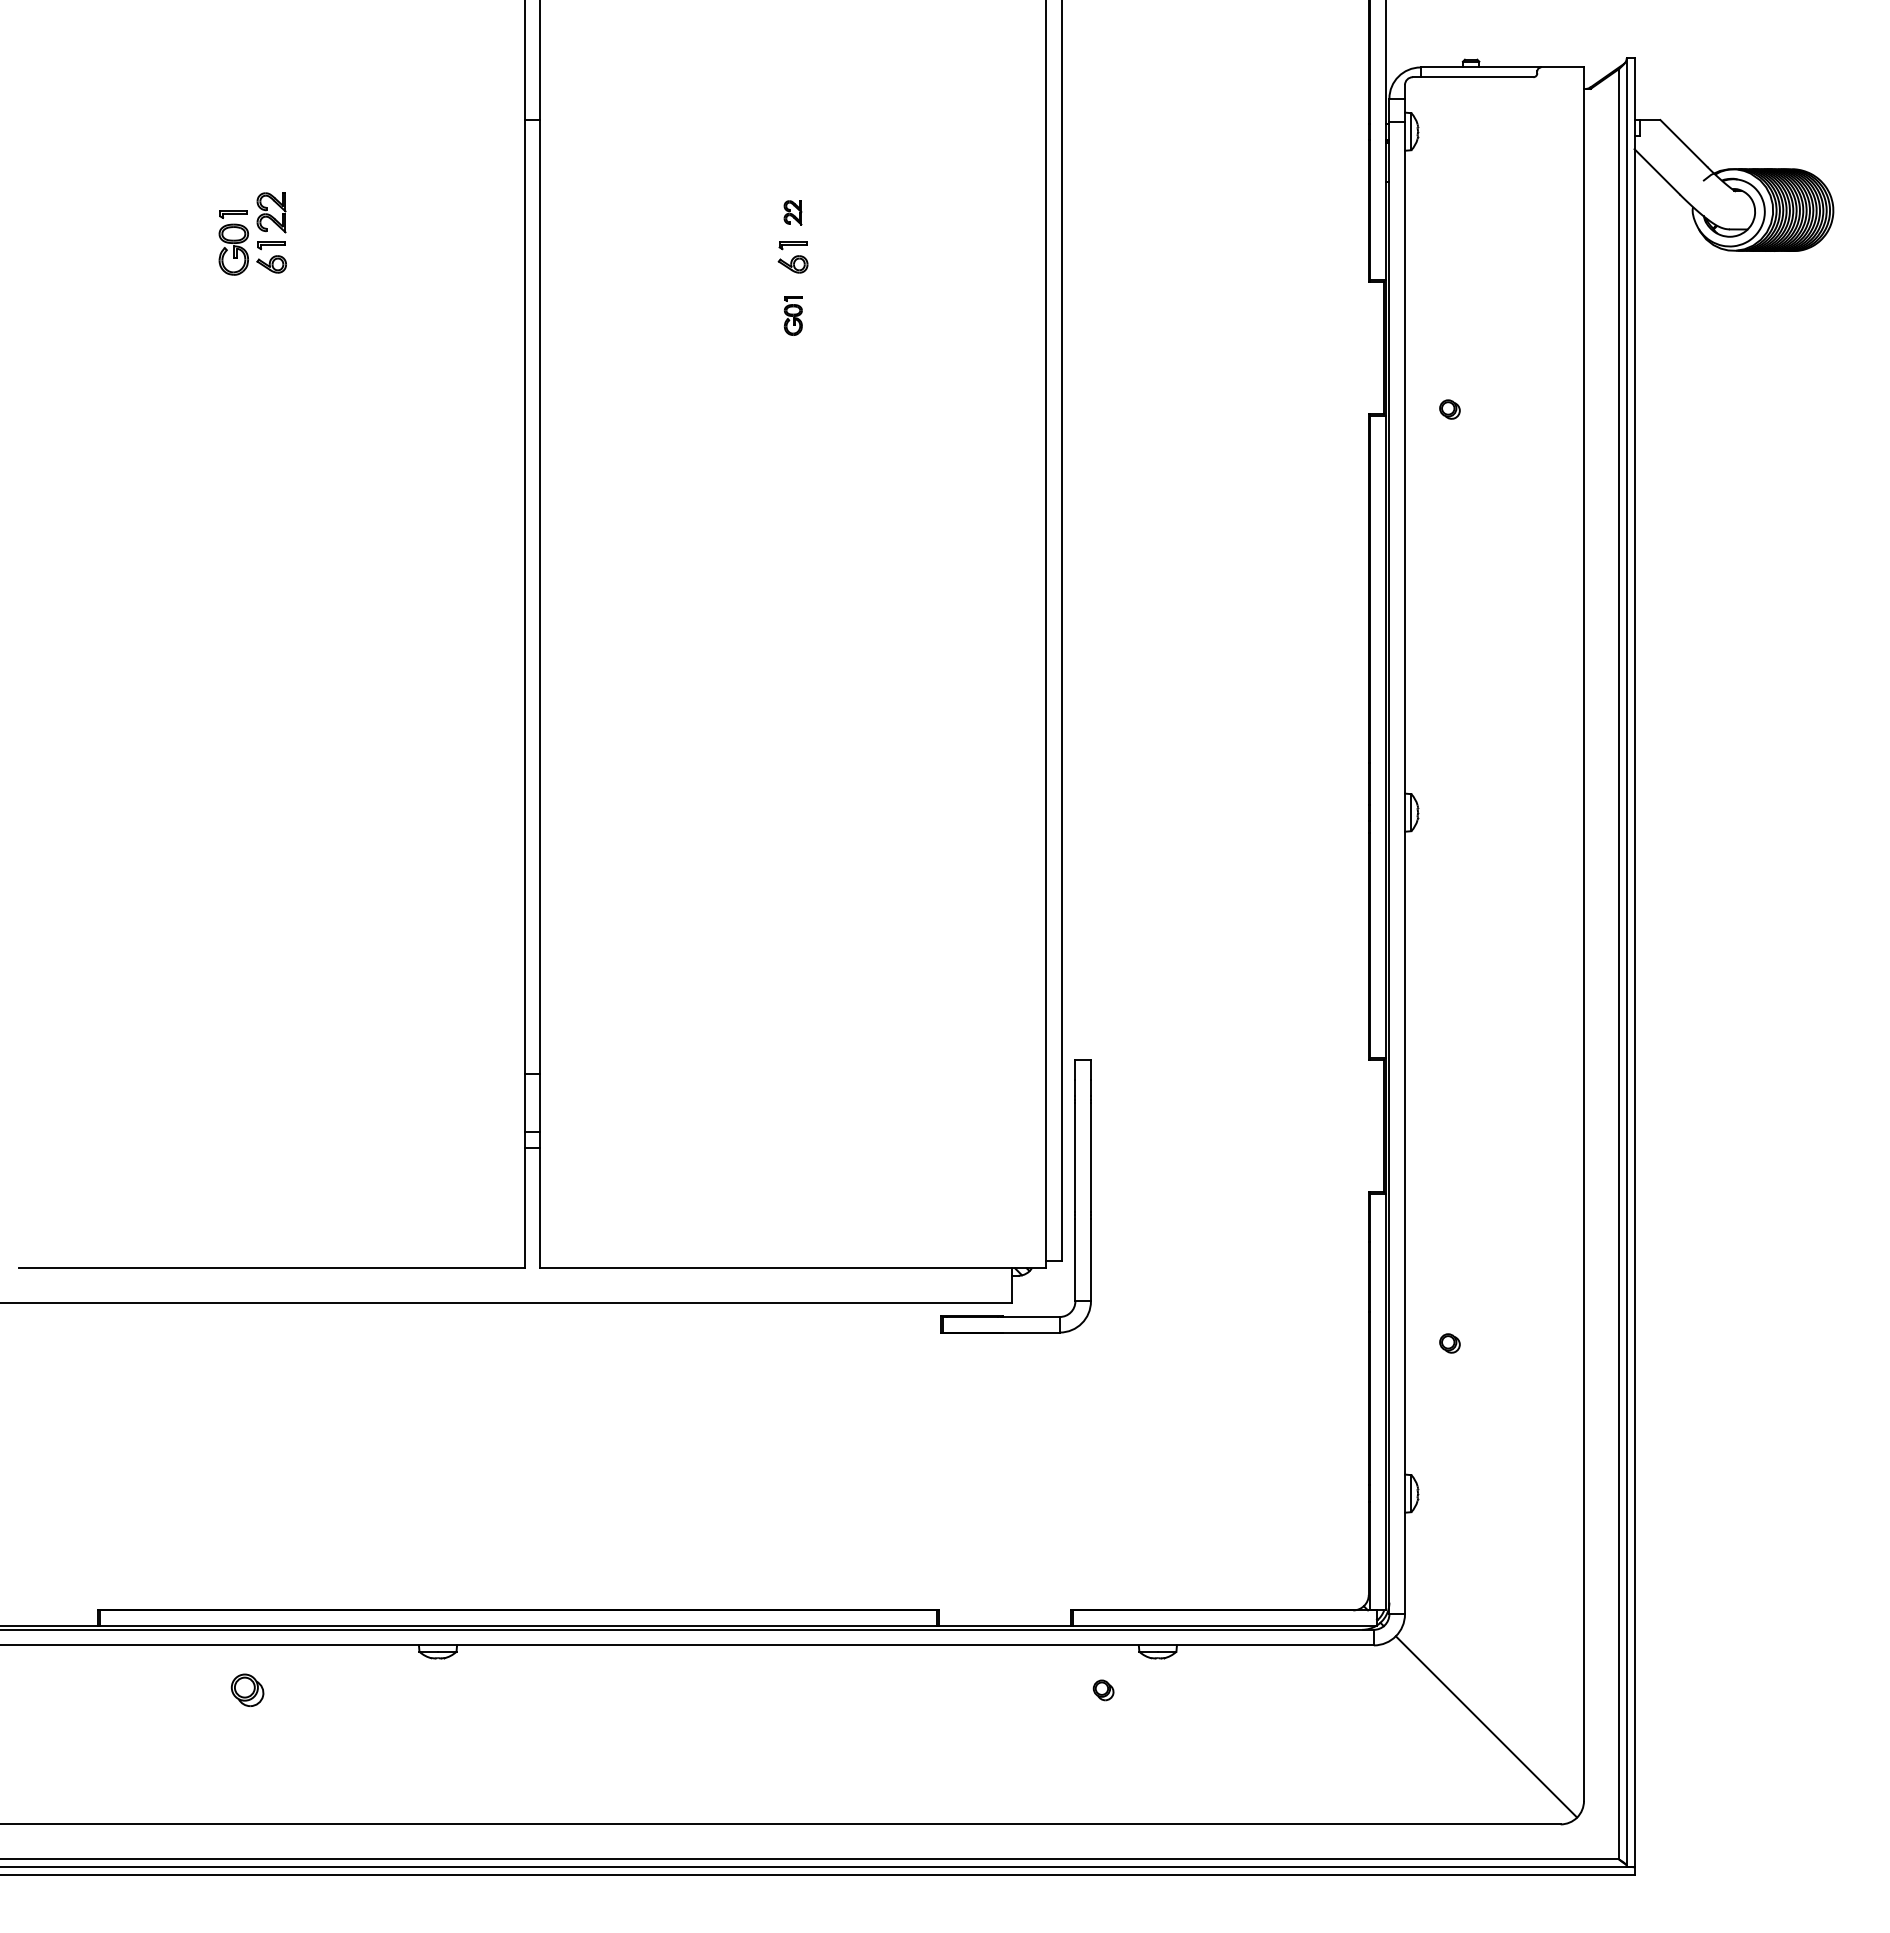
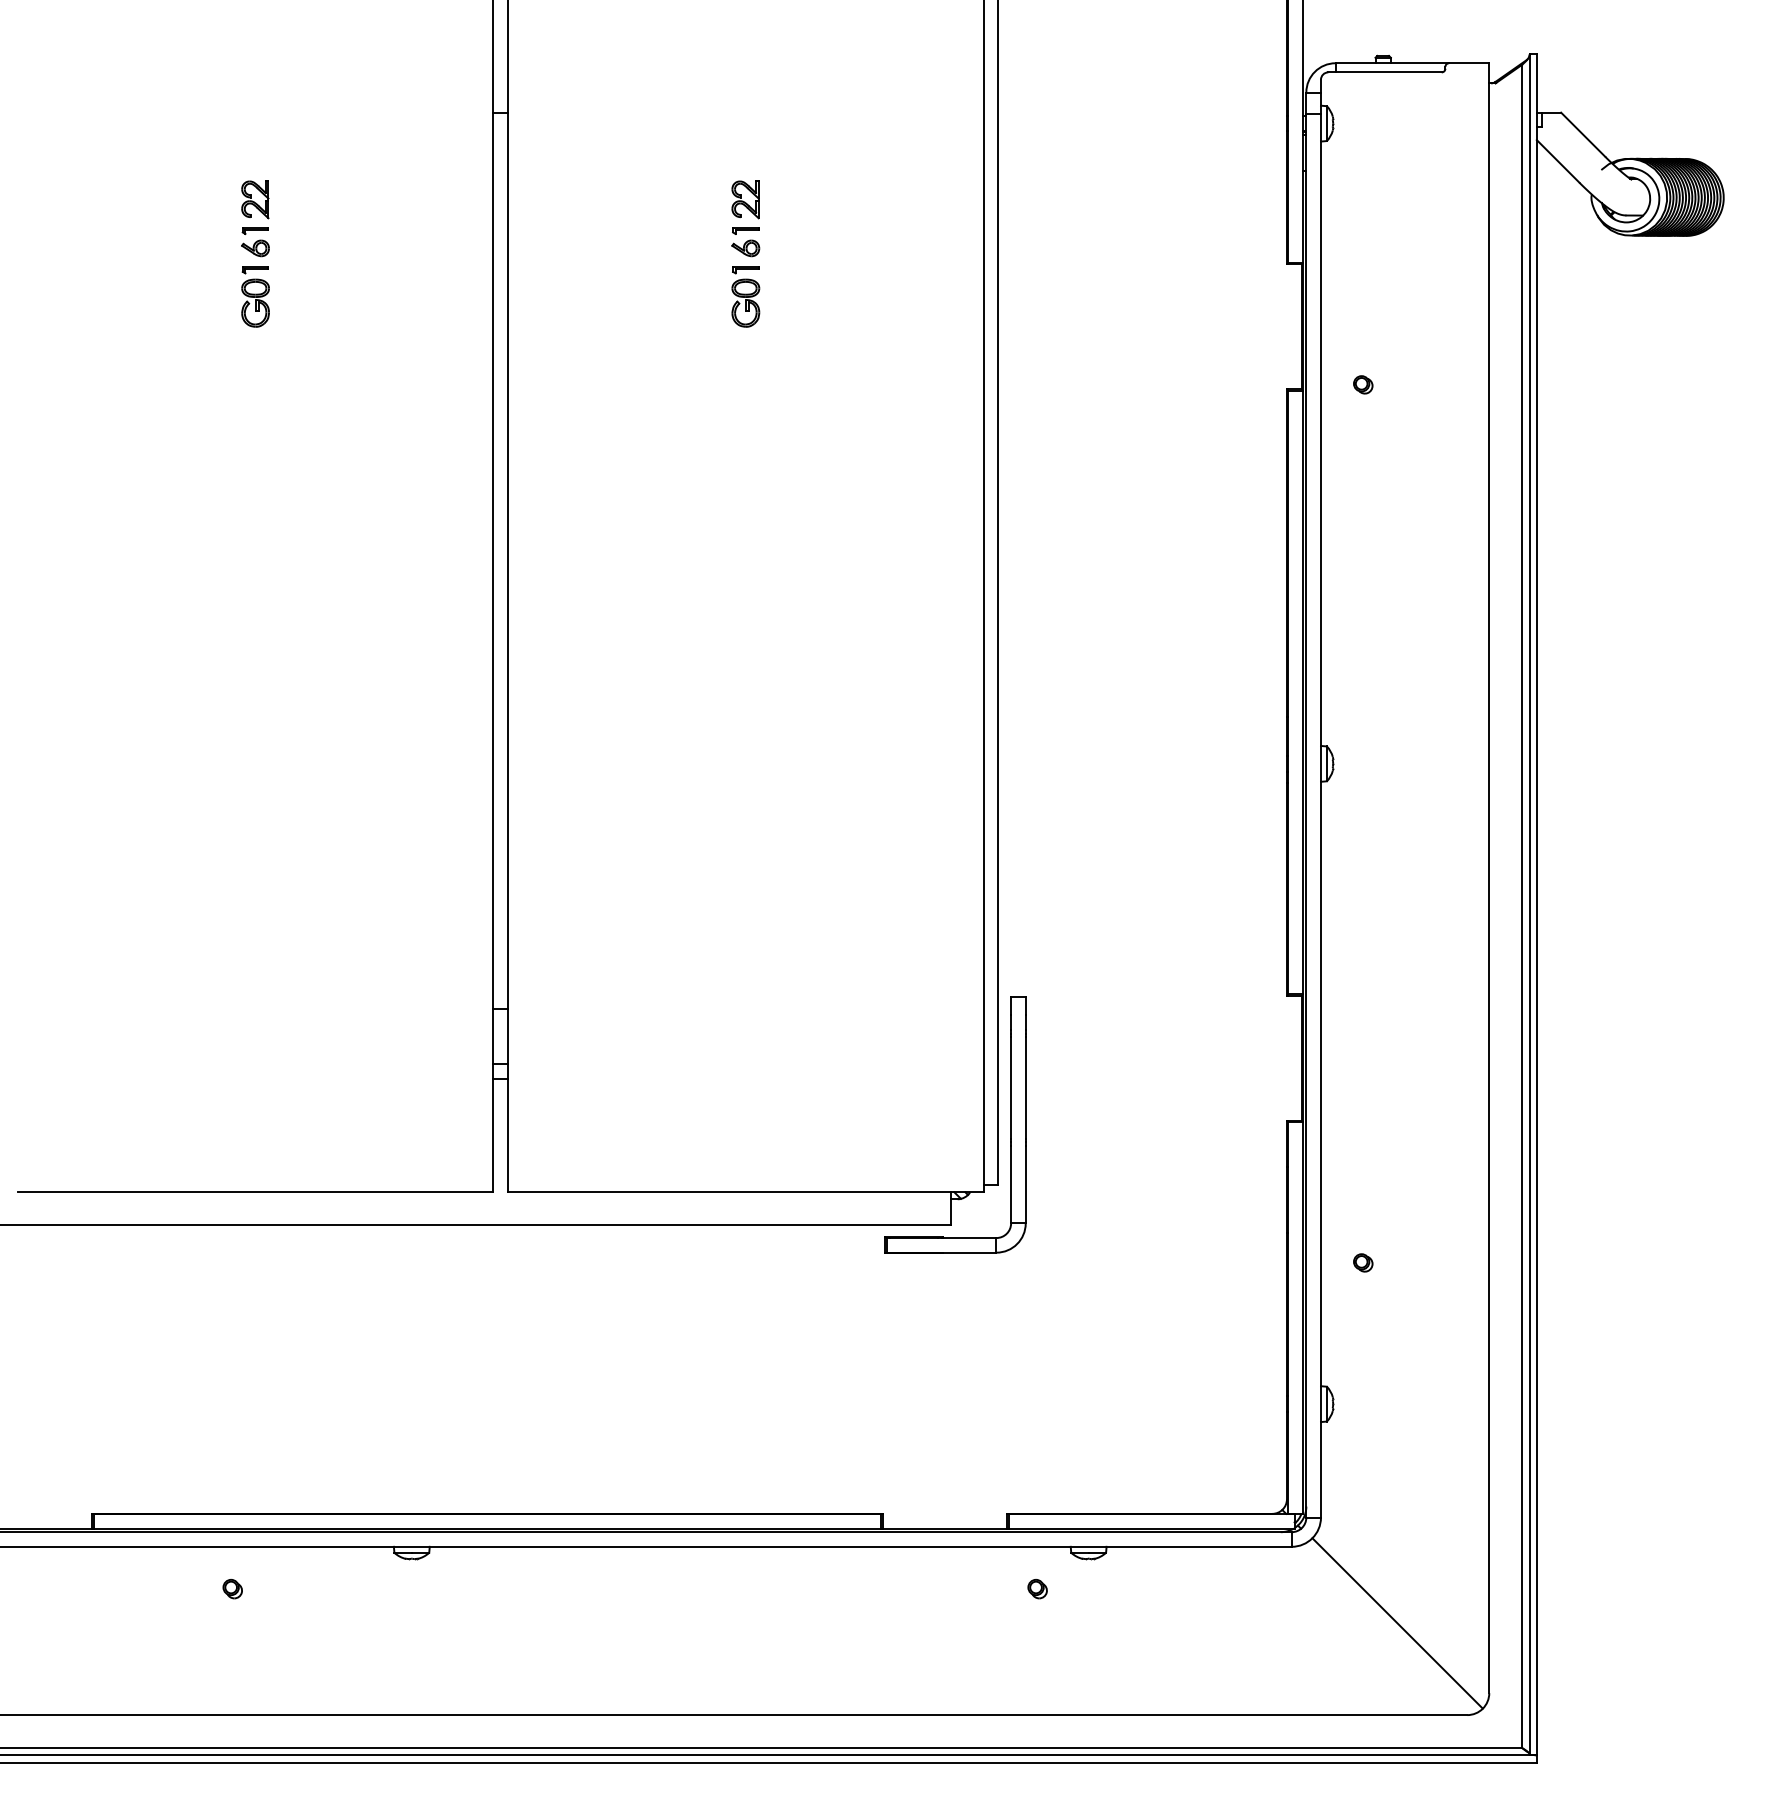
part: (792, 212) -> (745, 199), size x1.67
part: (233, 242) -> (255, 296), moved
part: (793, 315) -> (746, 296), size x1.67
part: (247, 1690) -> (232, 1589), size x0.62

